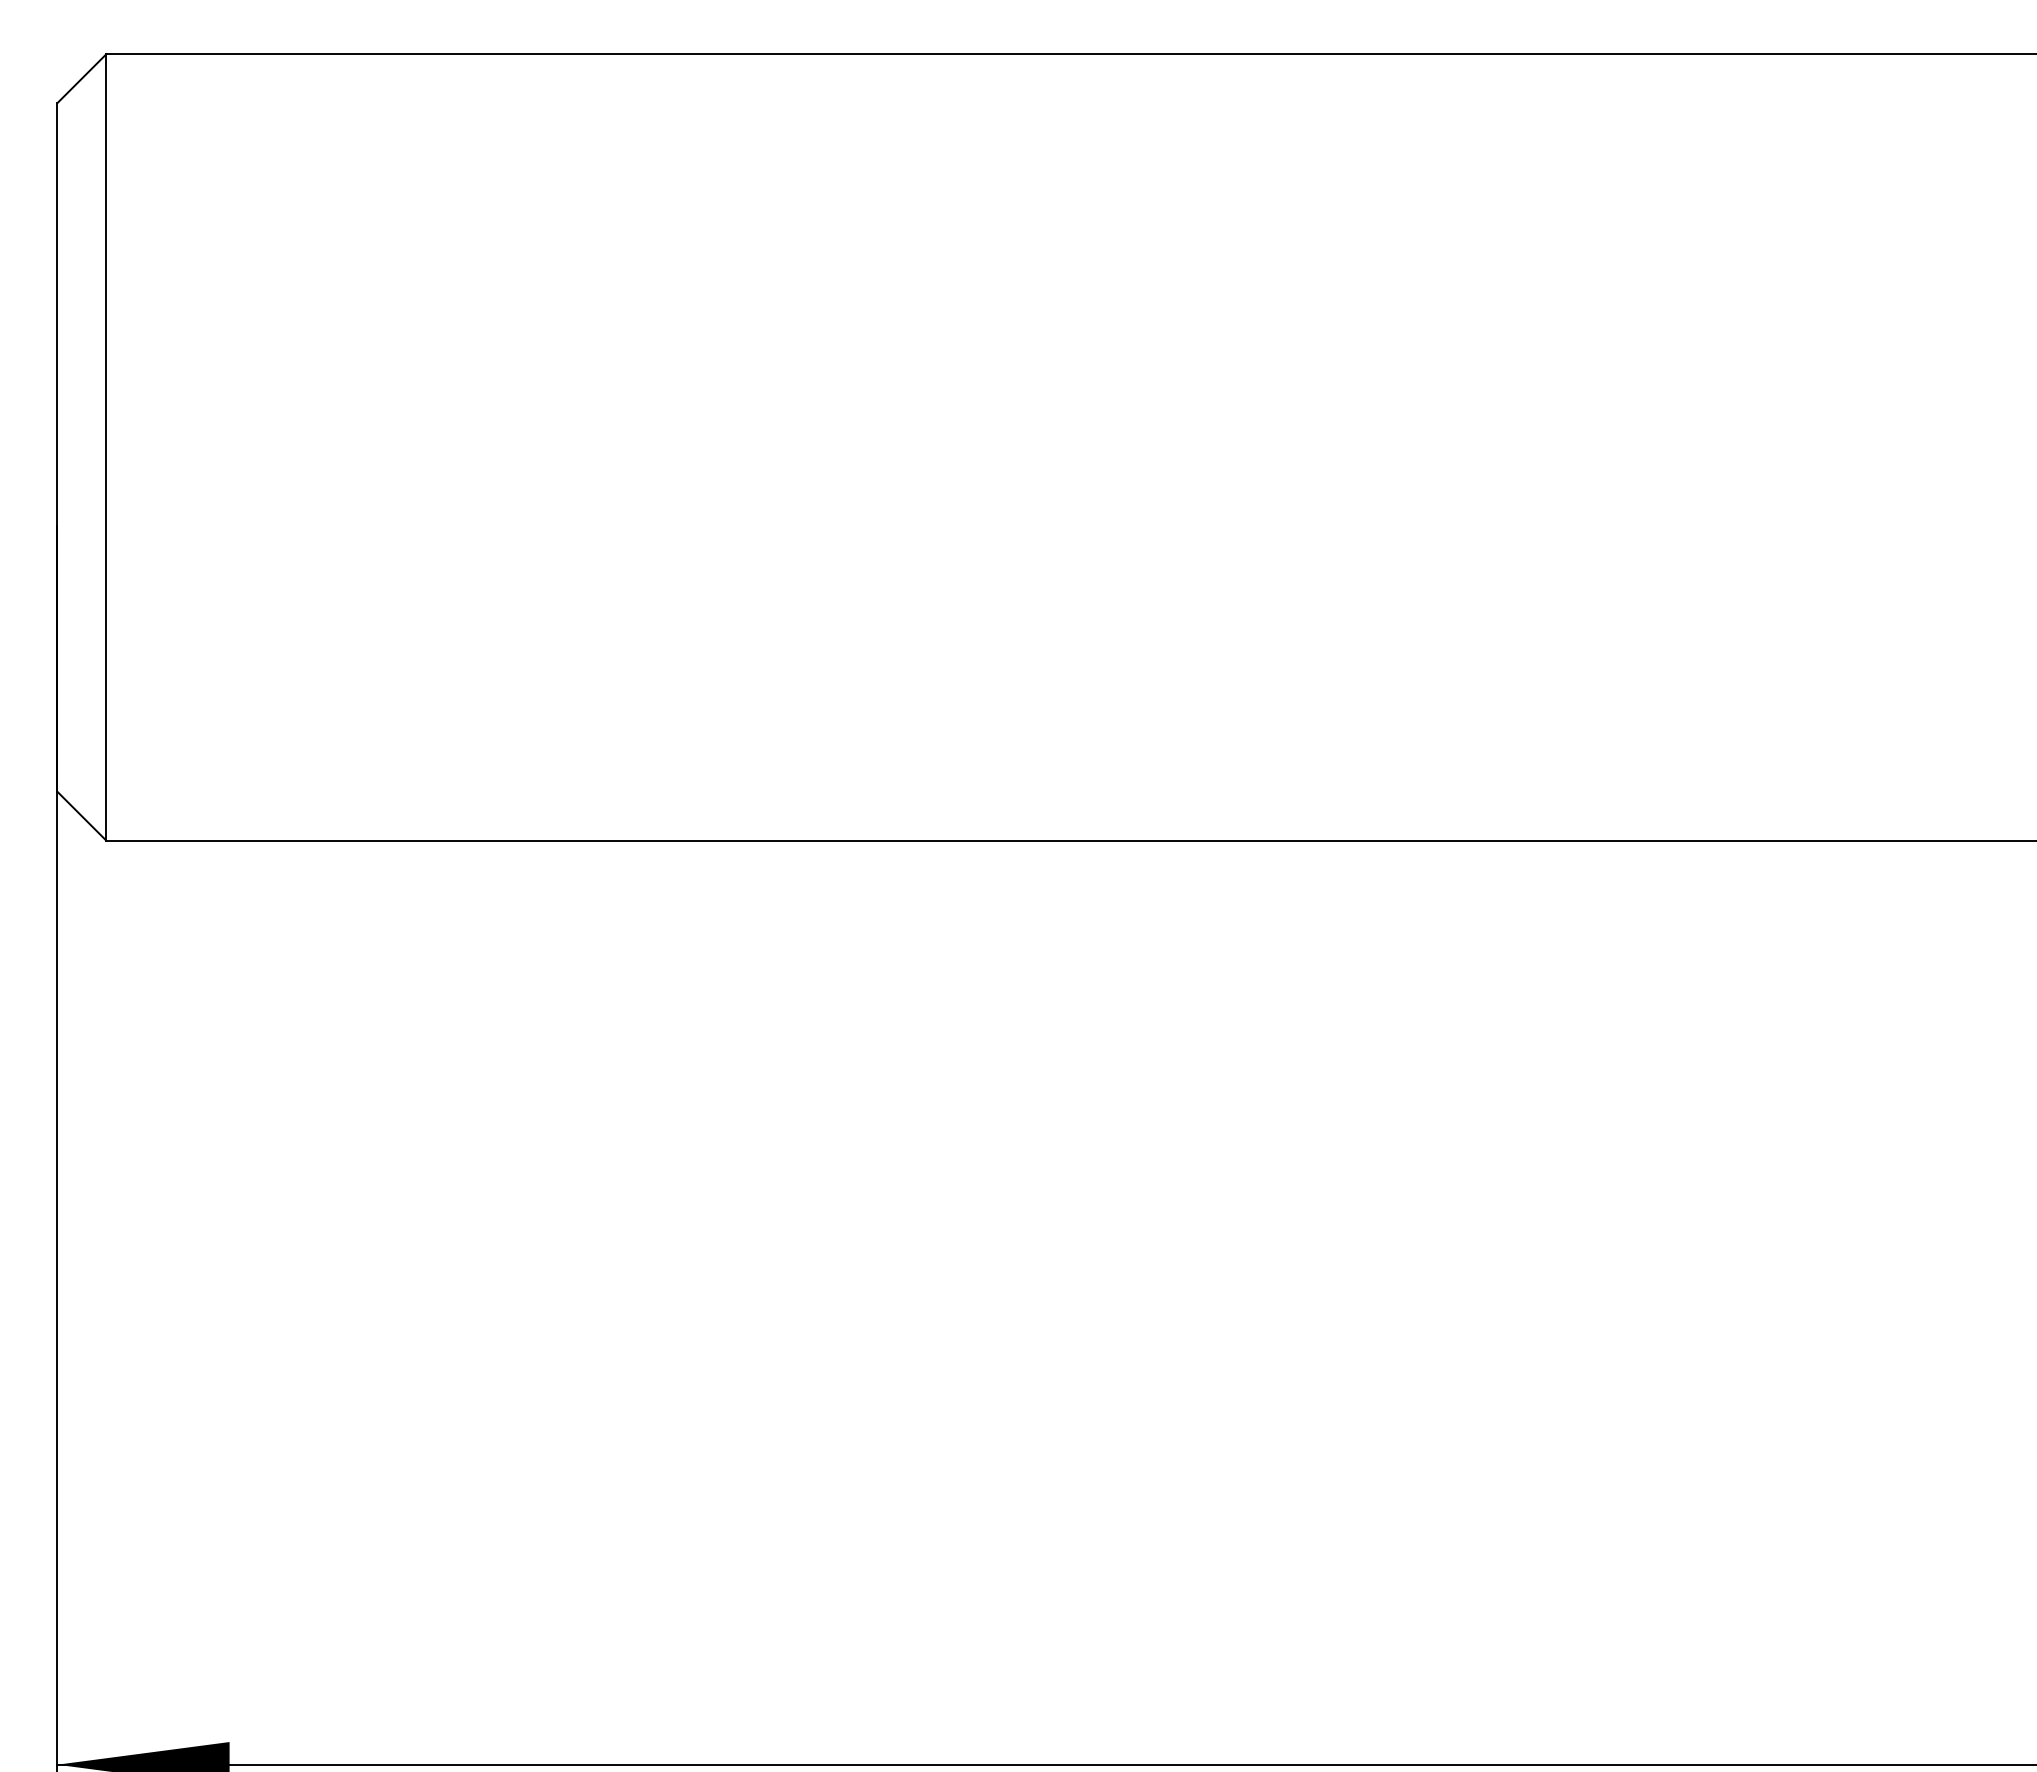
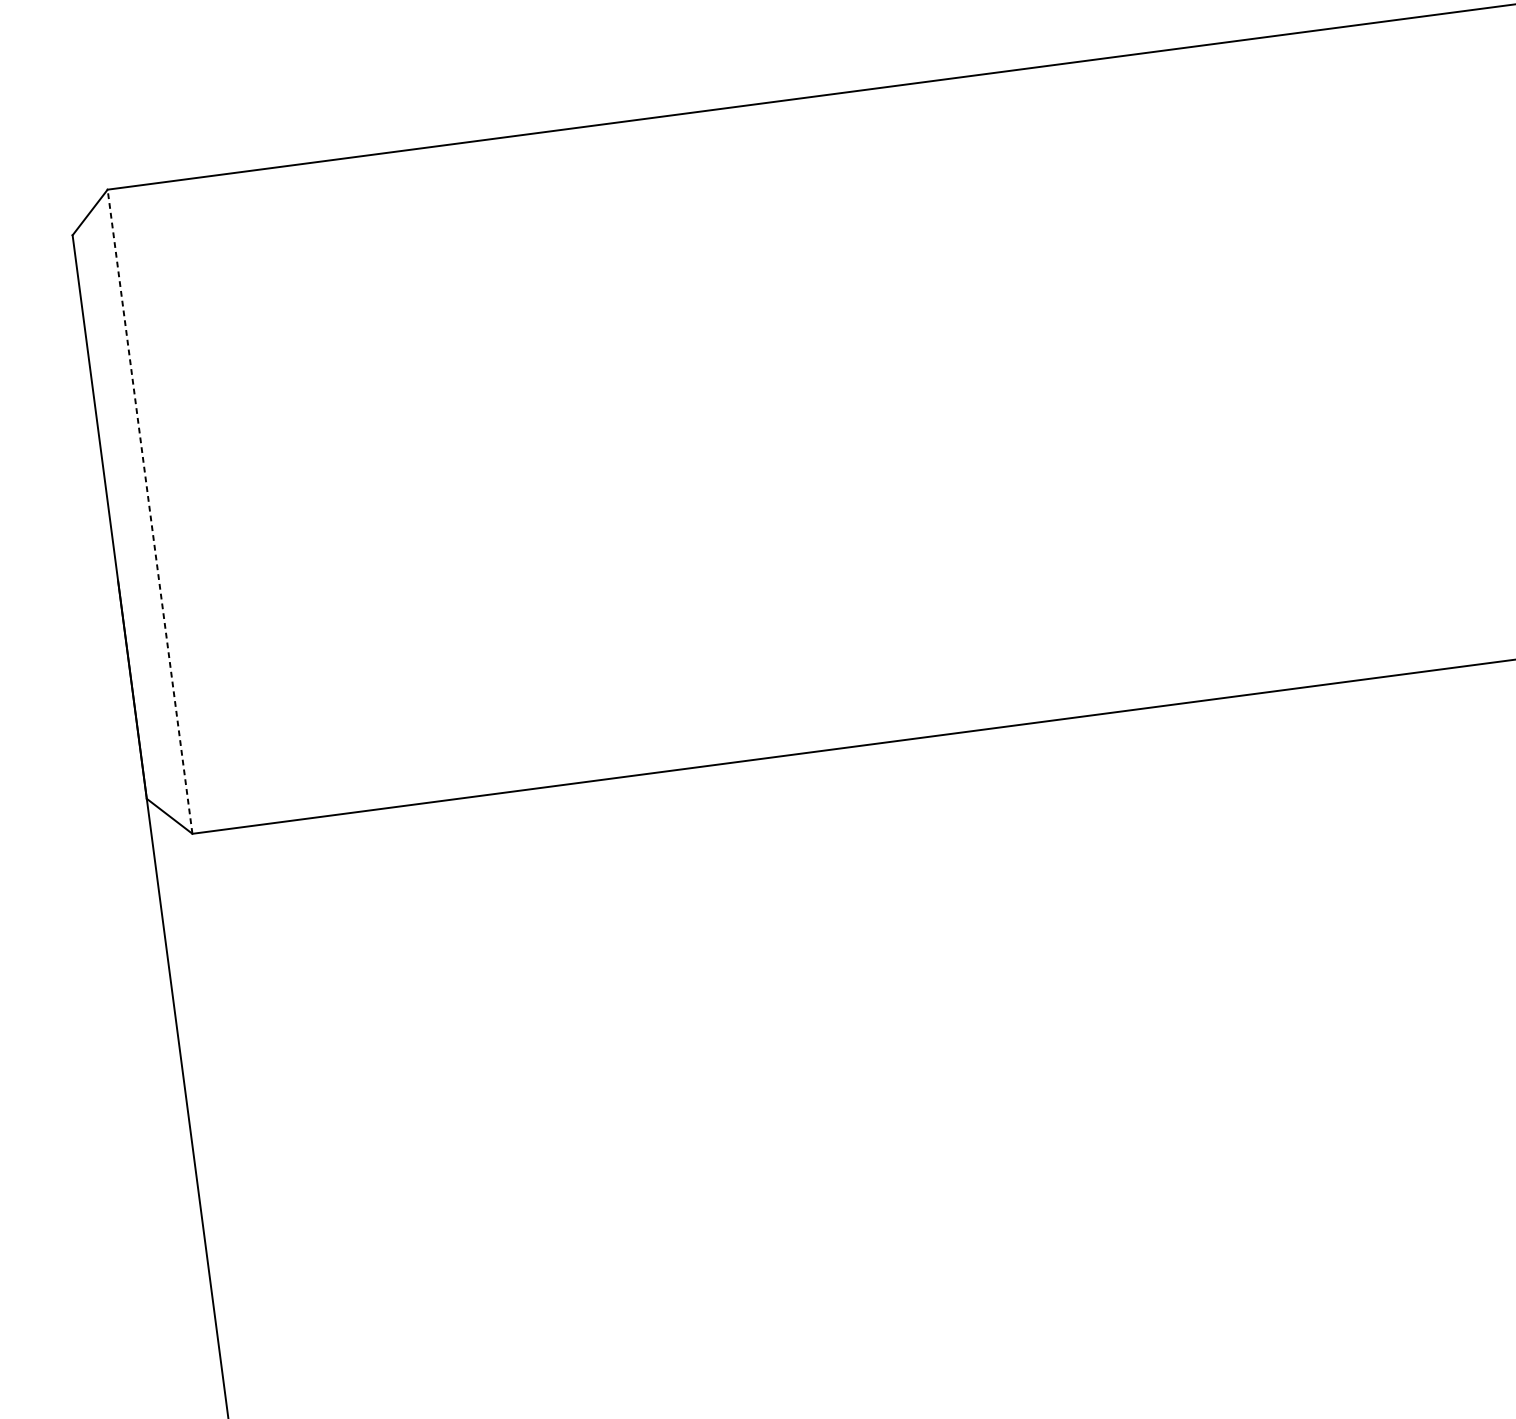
line: (106, 446) -> (149, 510), solid -> dashed

